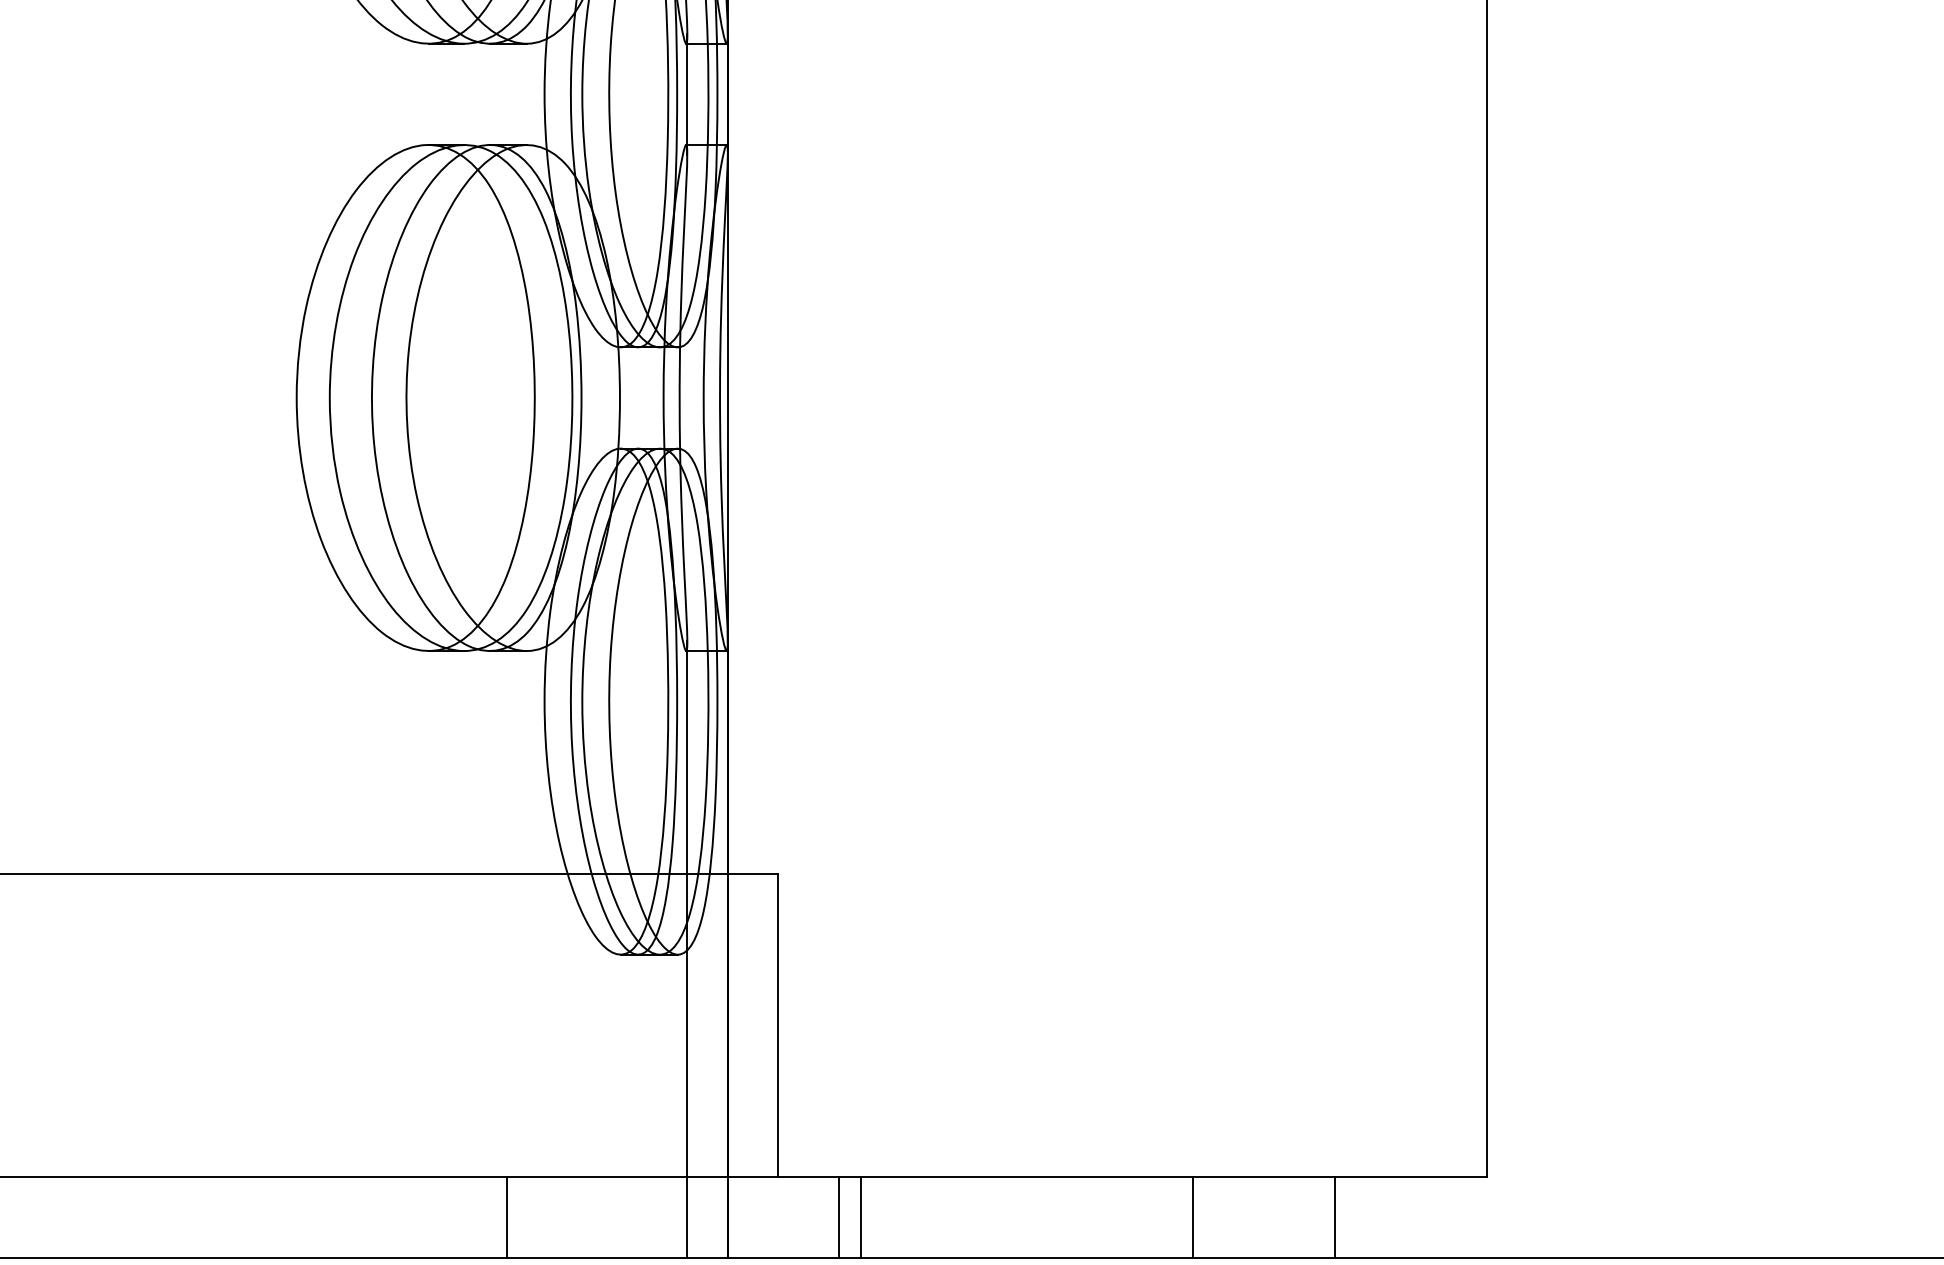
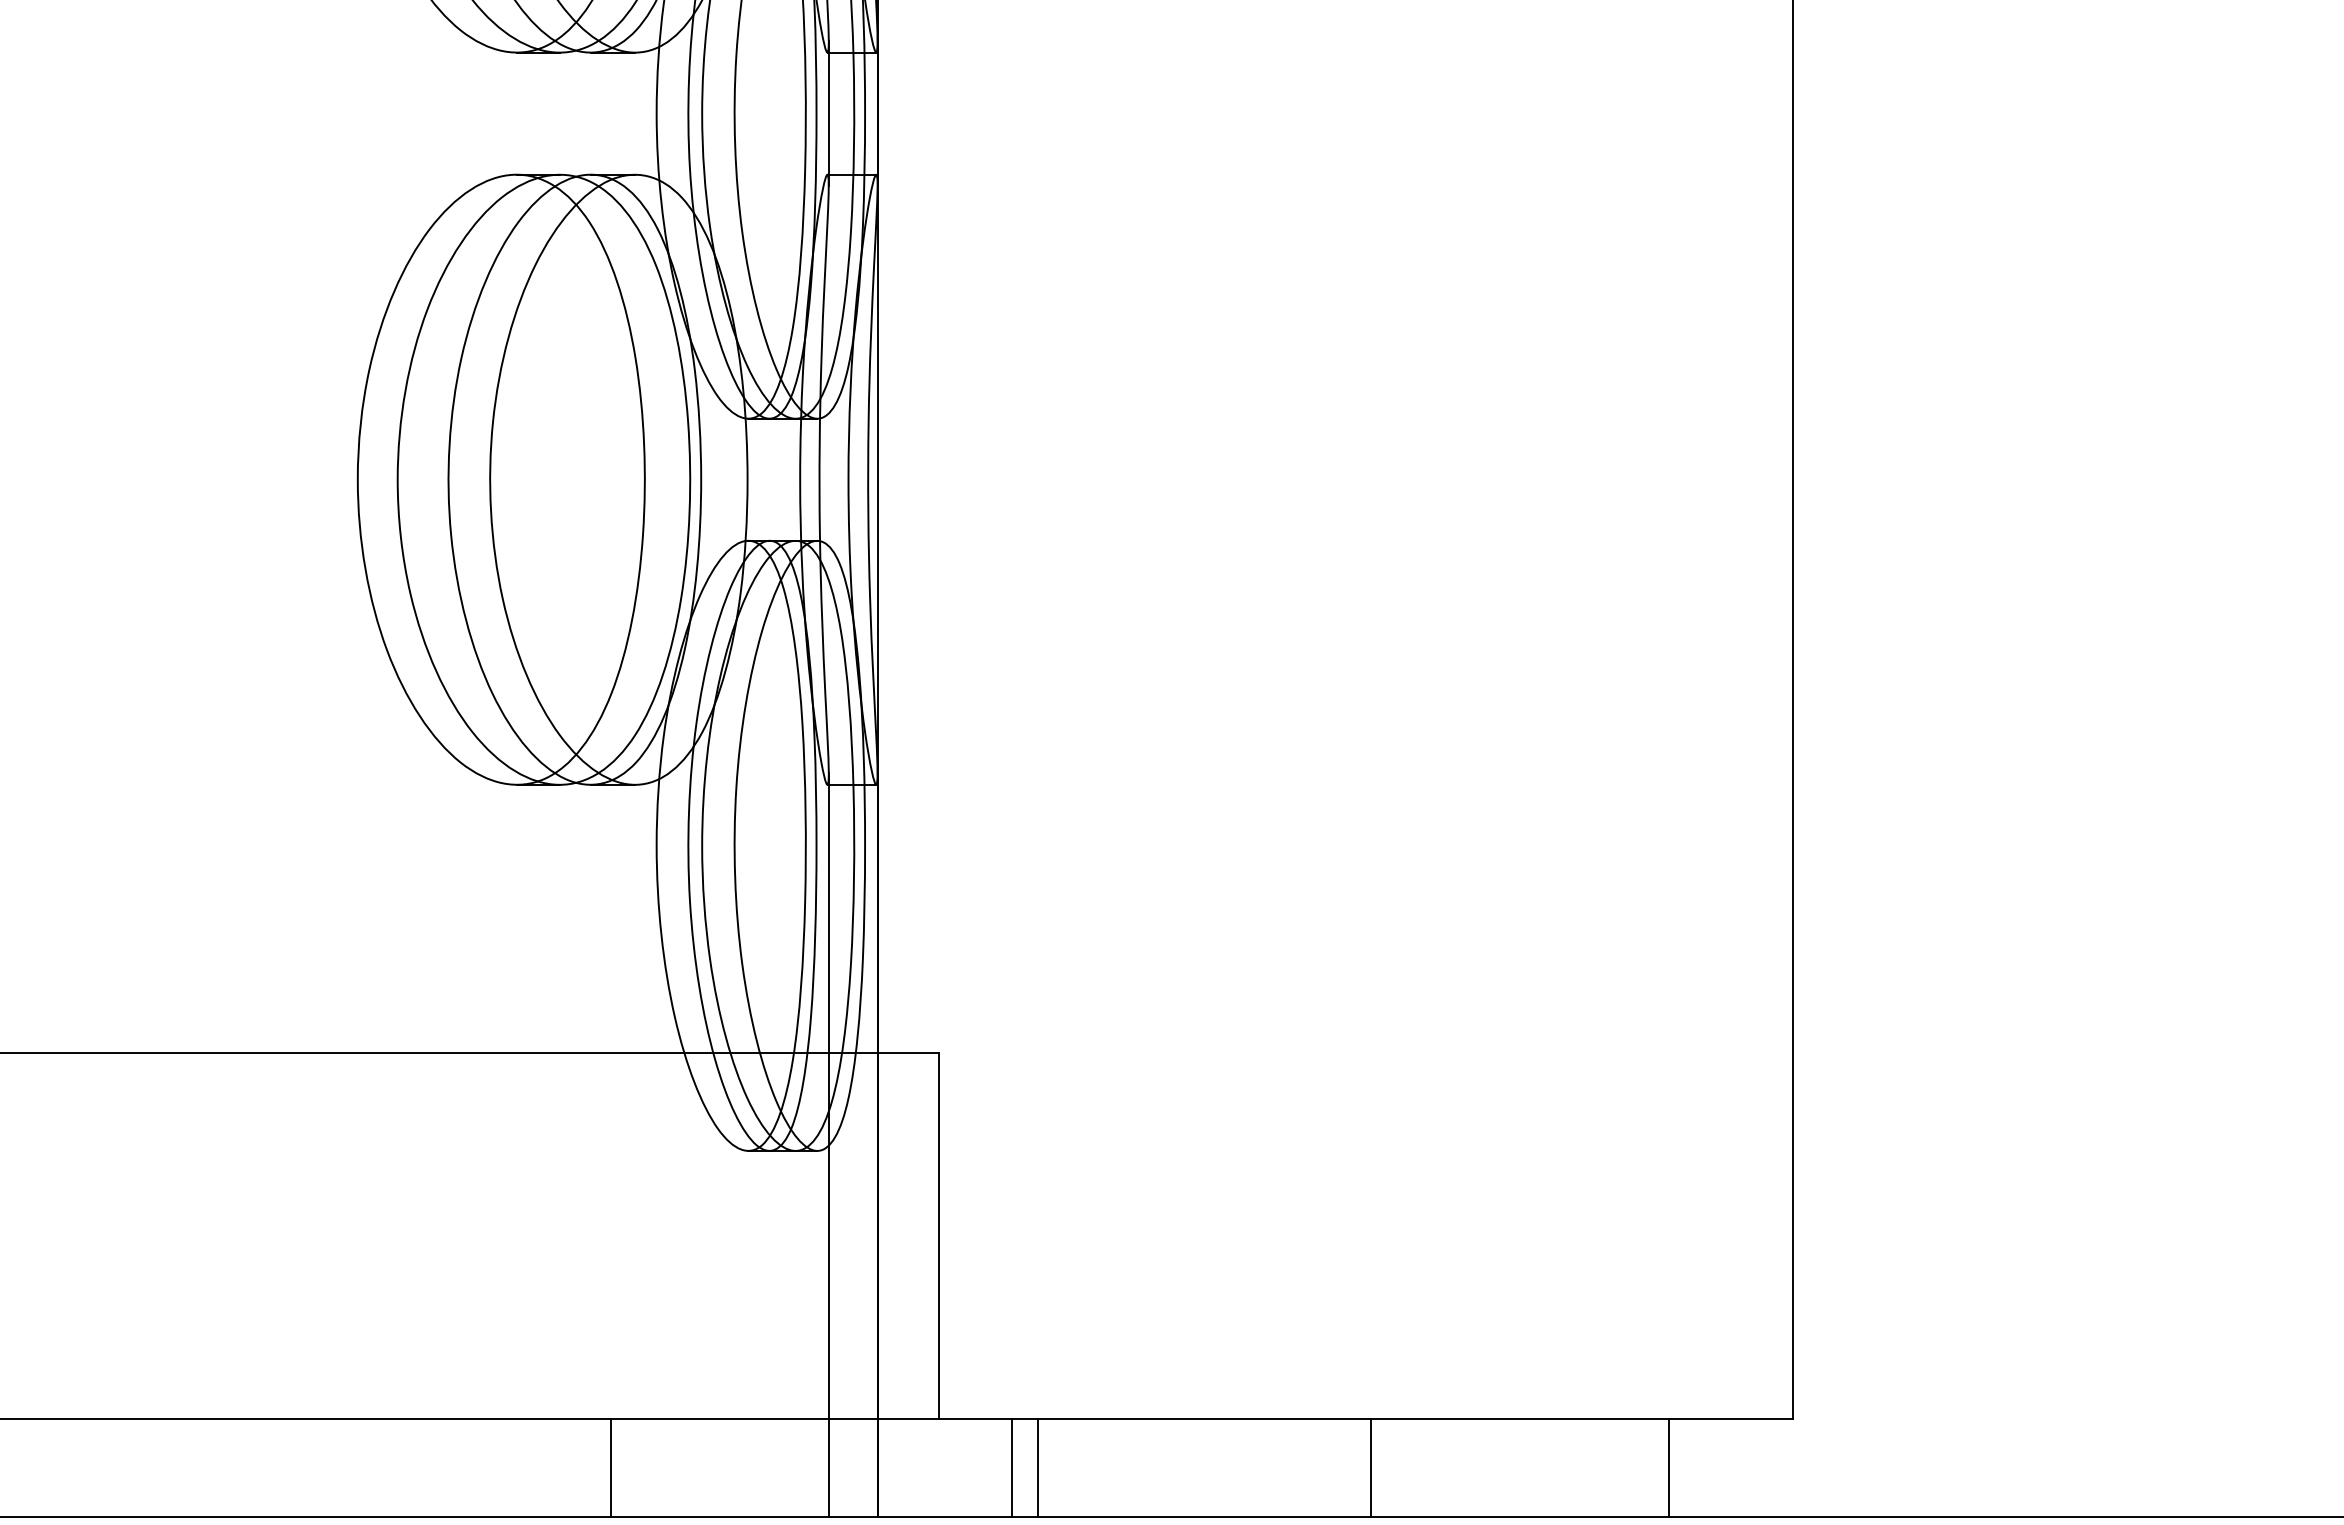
line: (1193, 1218) -> (1370, 1468), moved
line: (1334, 1218) -> (1668, 1468), moved

